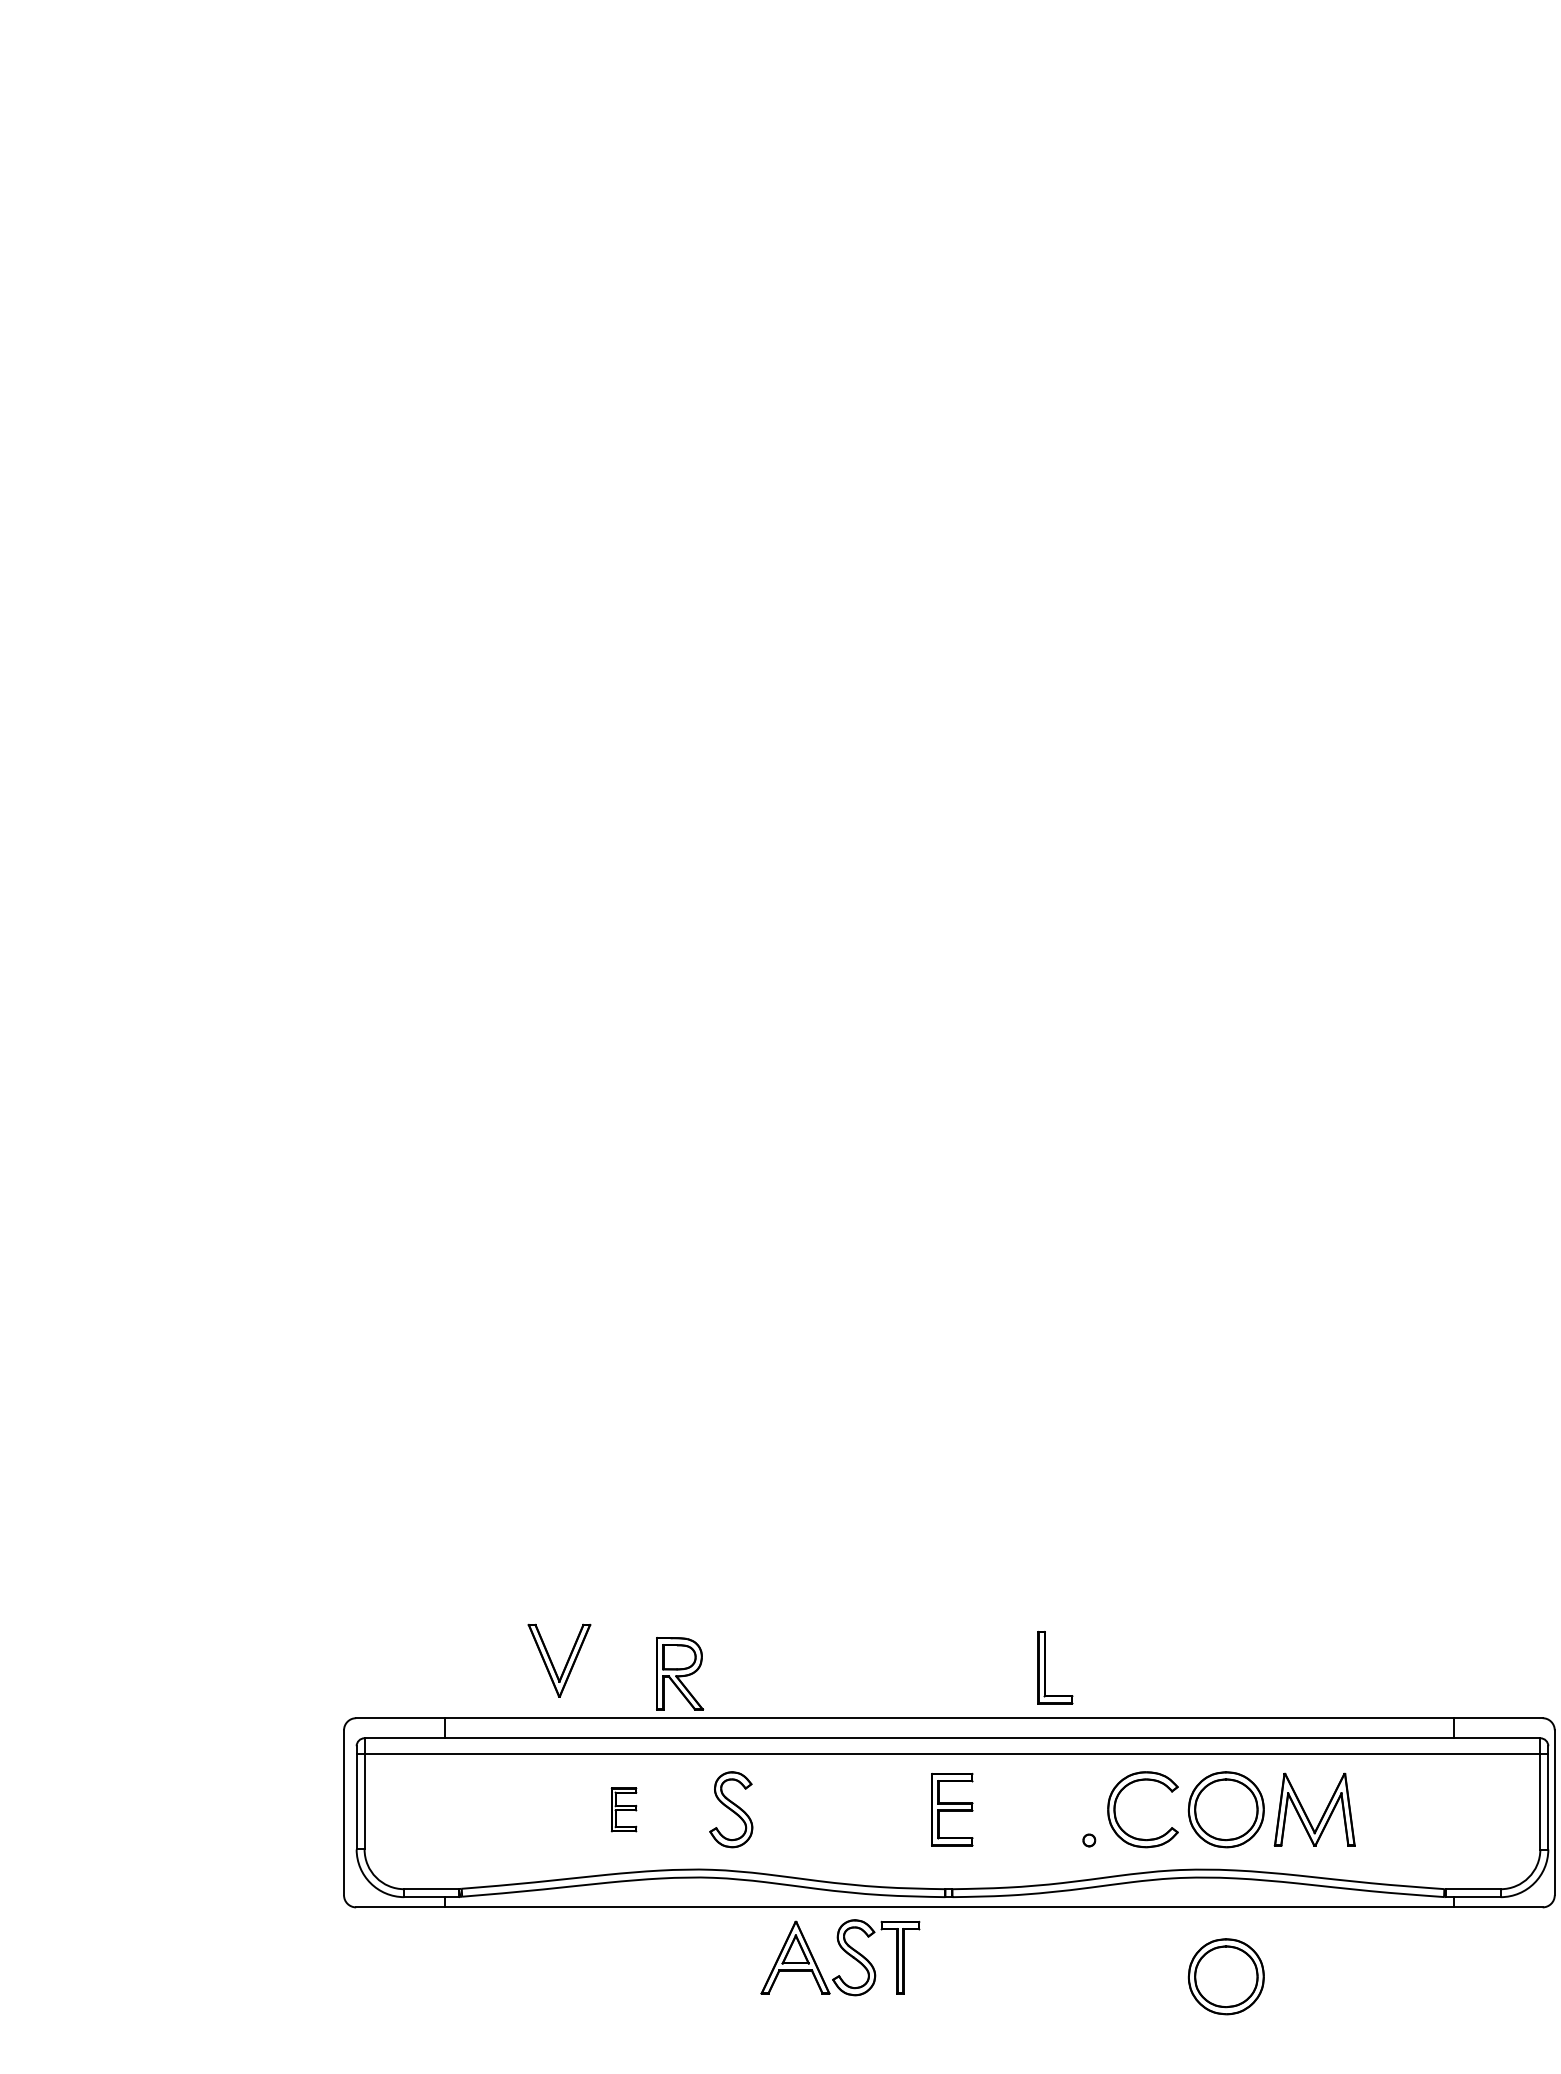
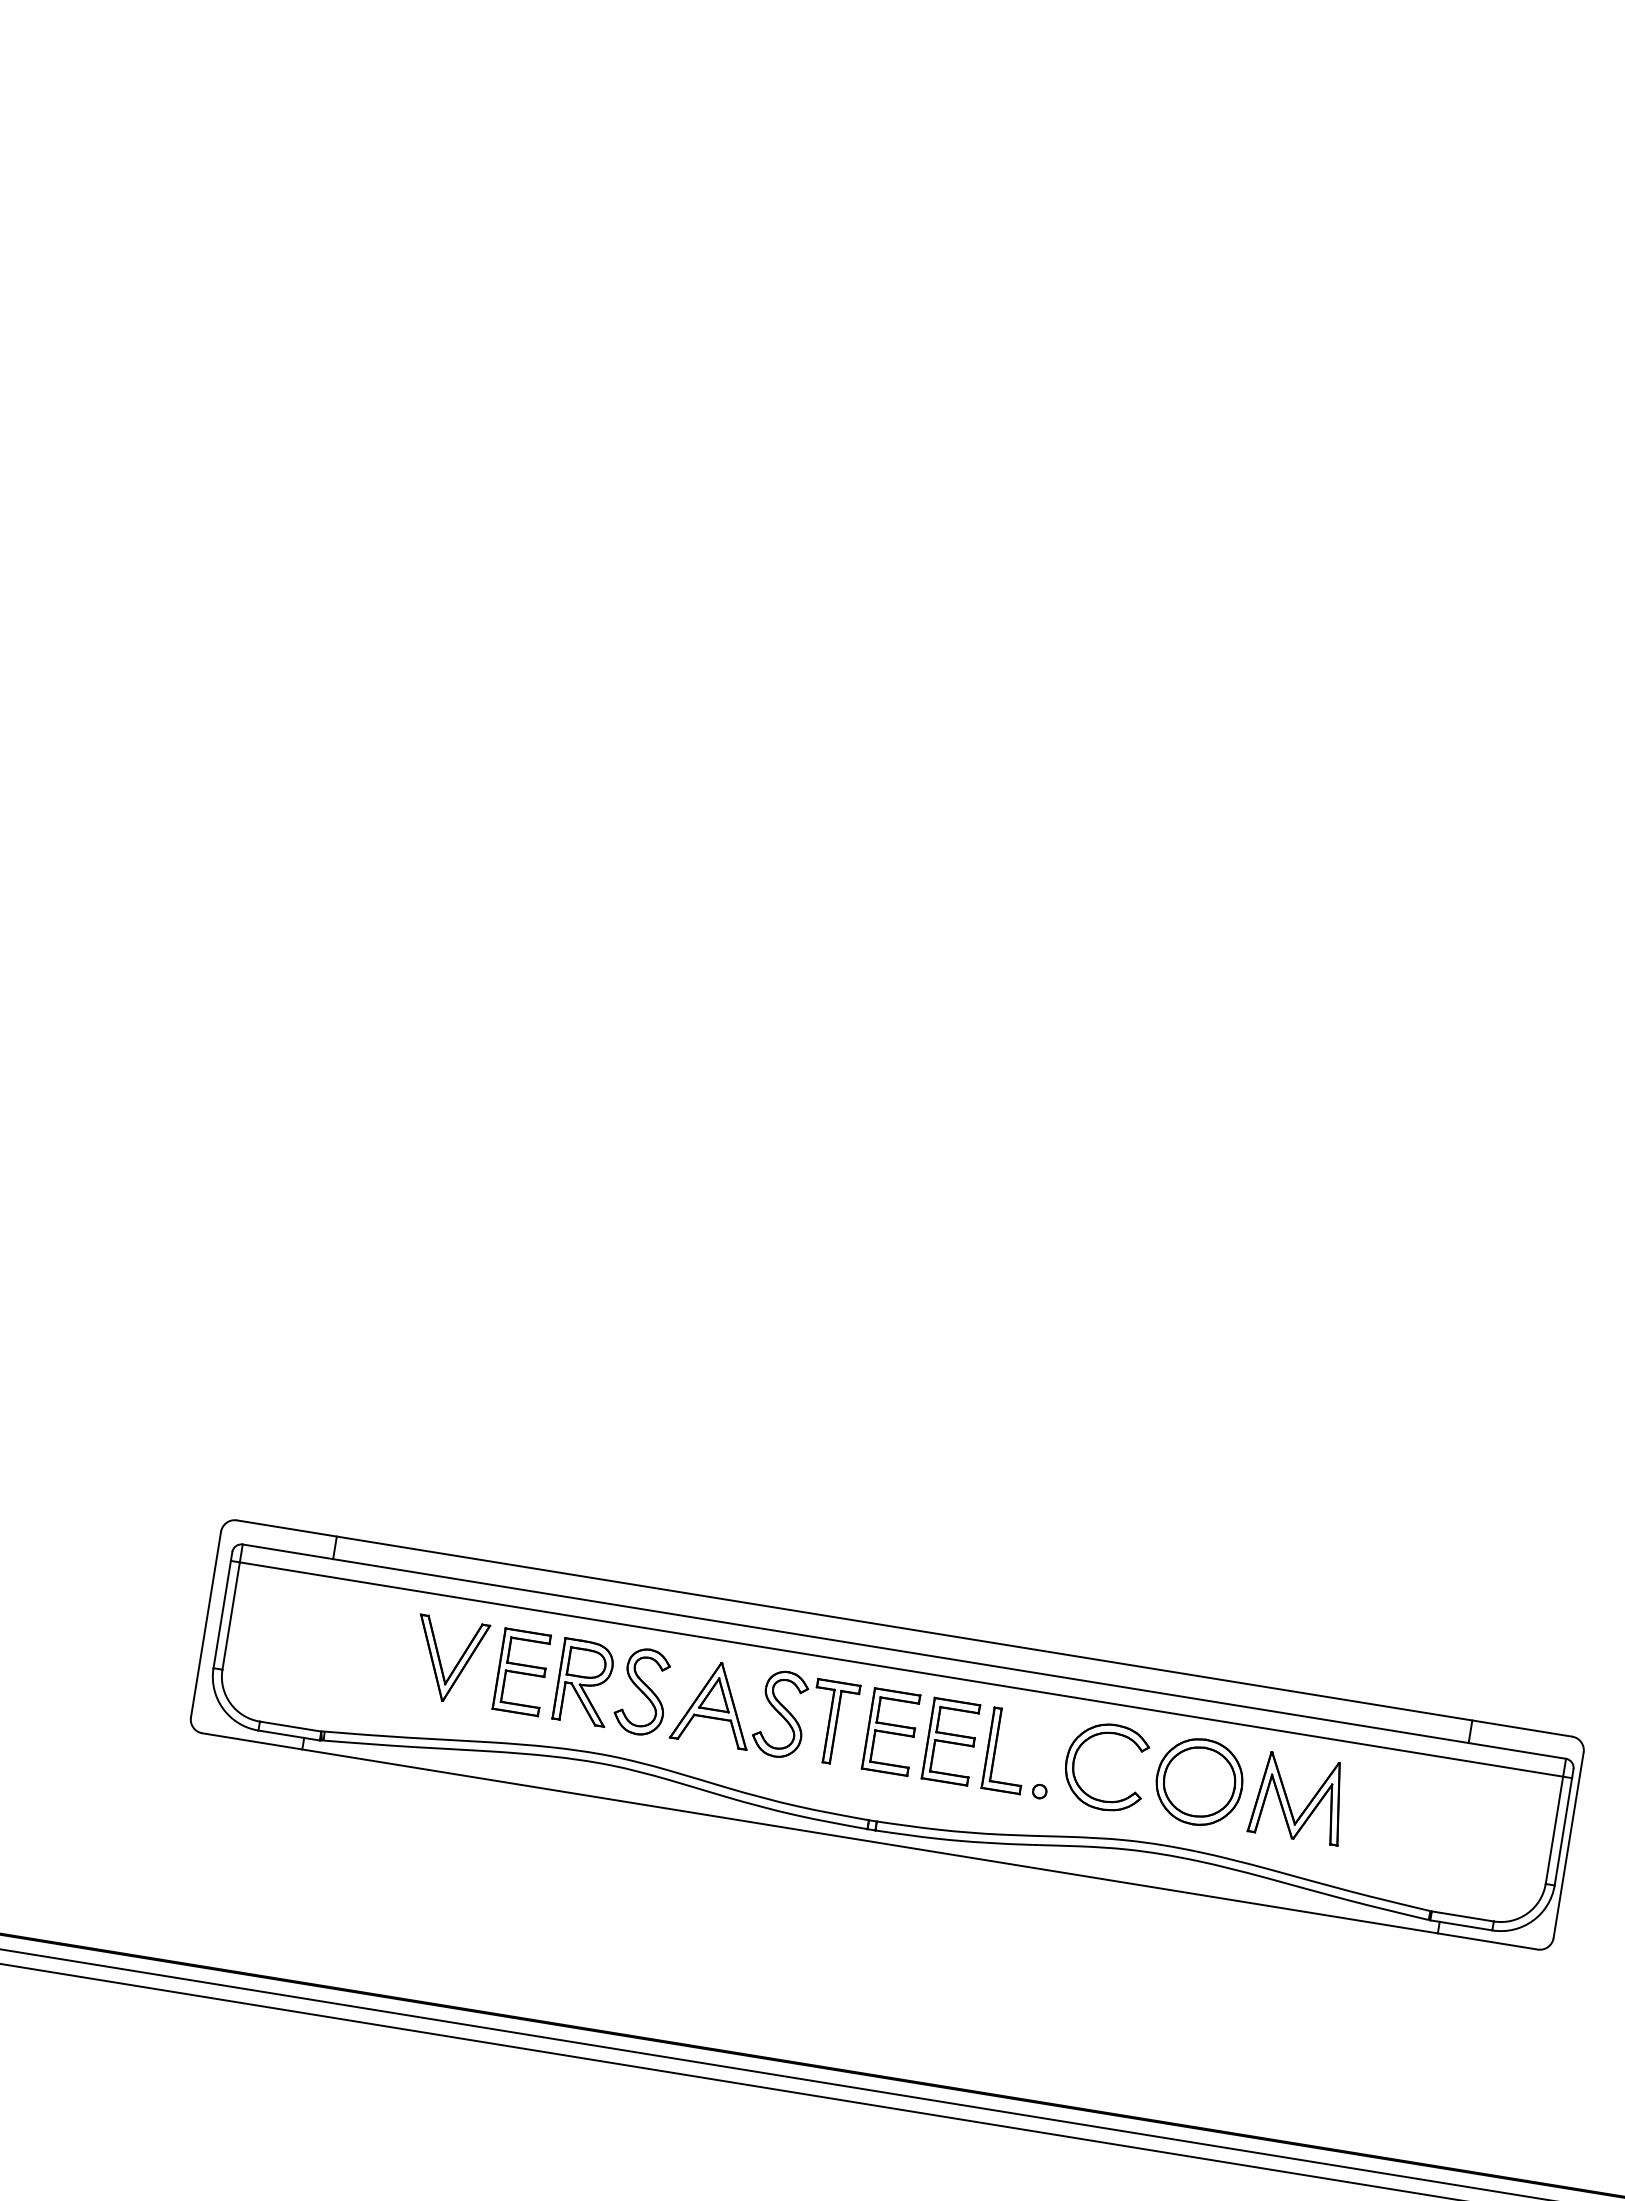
part: (552, 1661) -> (441, 1660), moved
part: (1045, 1667) -> (996, 1748), moved
part: (680, 1673) -> (585, 1682), moved
part: (623, 1809) -> (521, 1671), size x1.67
part: (1005, 1809) -> (951, 1741), added
part: (845, 1952) -> (771, 1706), moved
part: (1225, 1976) -> (1168, 1969), removed

